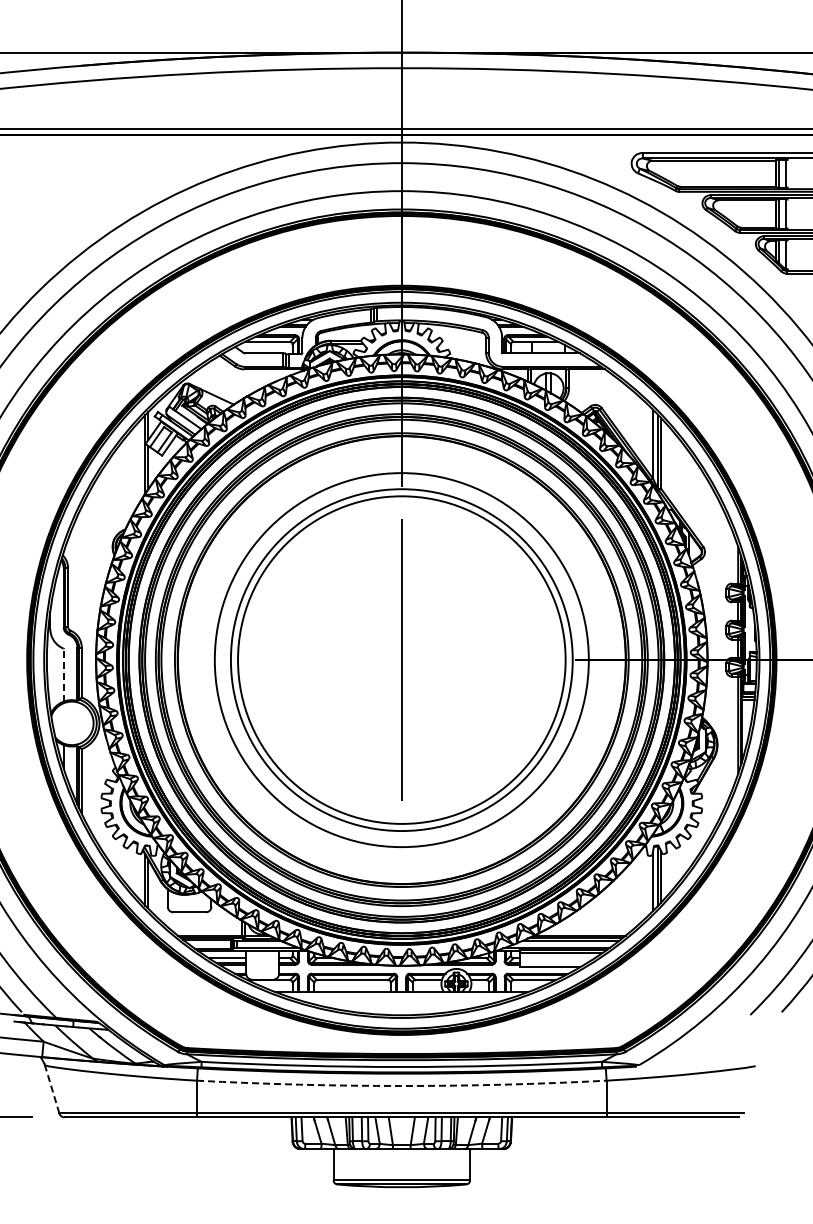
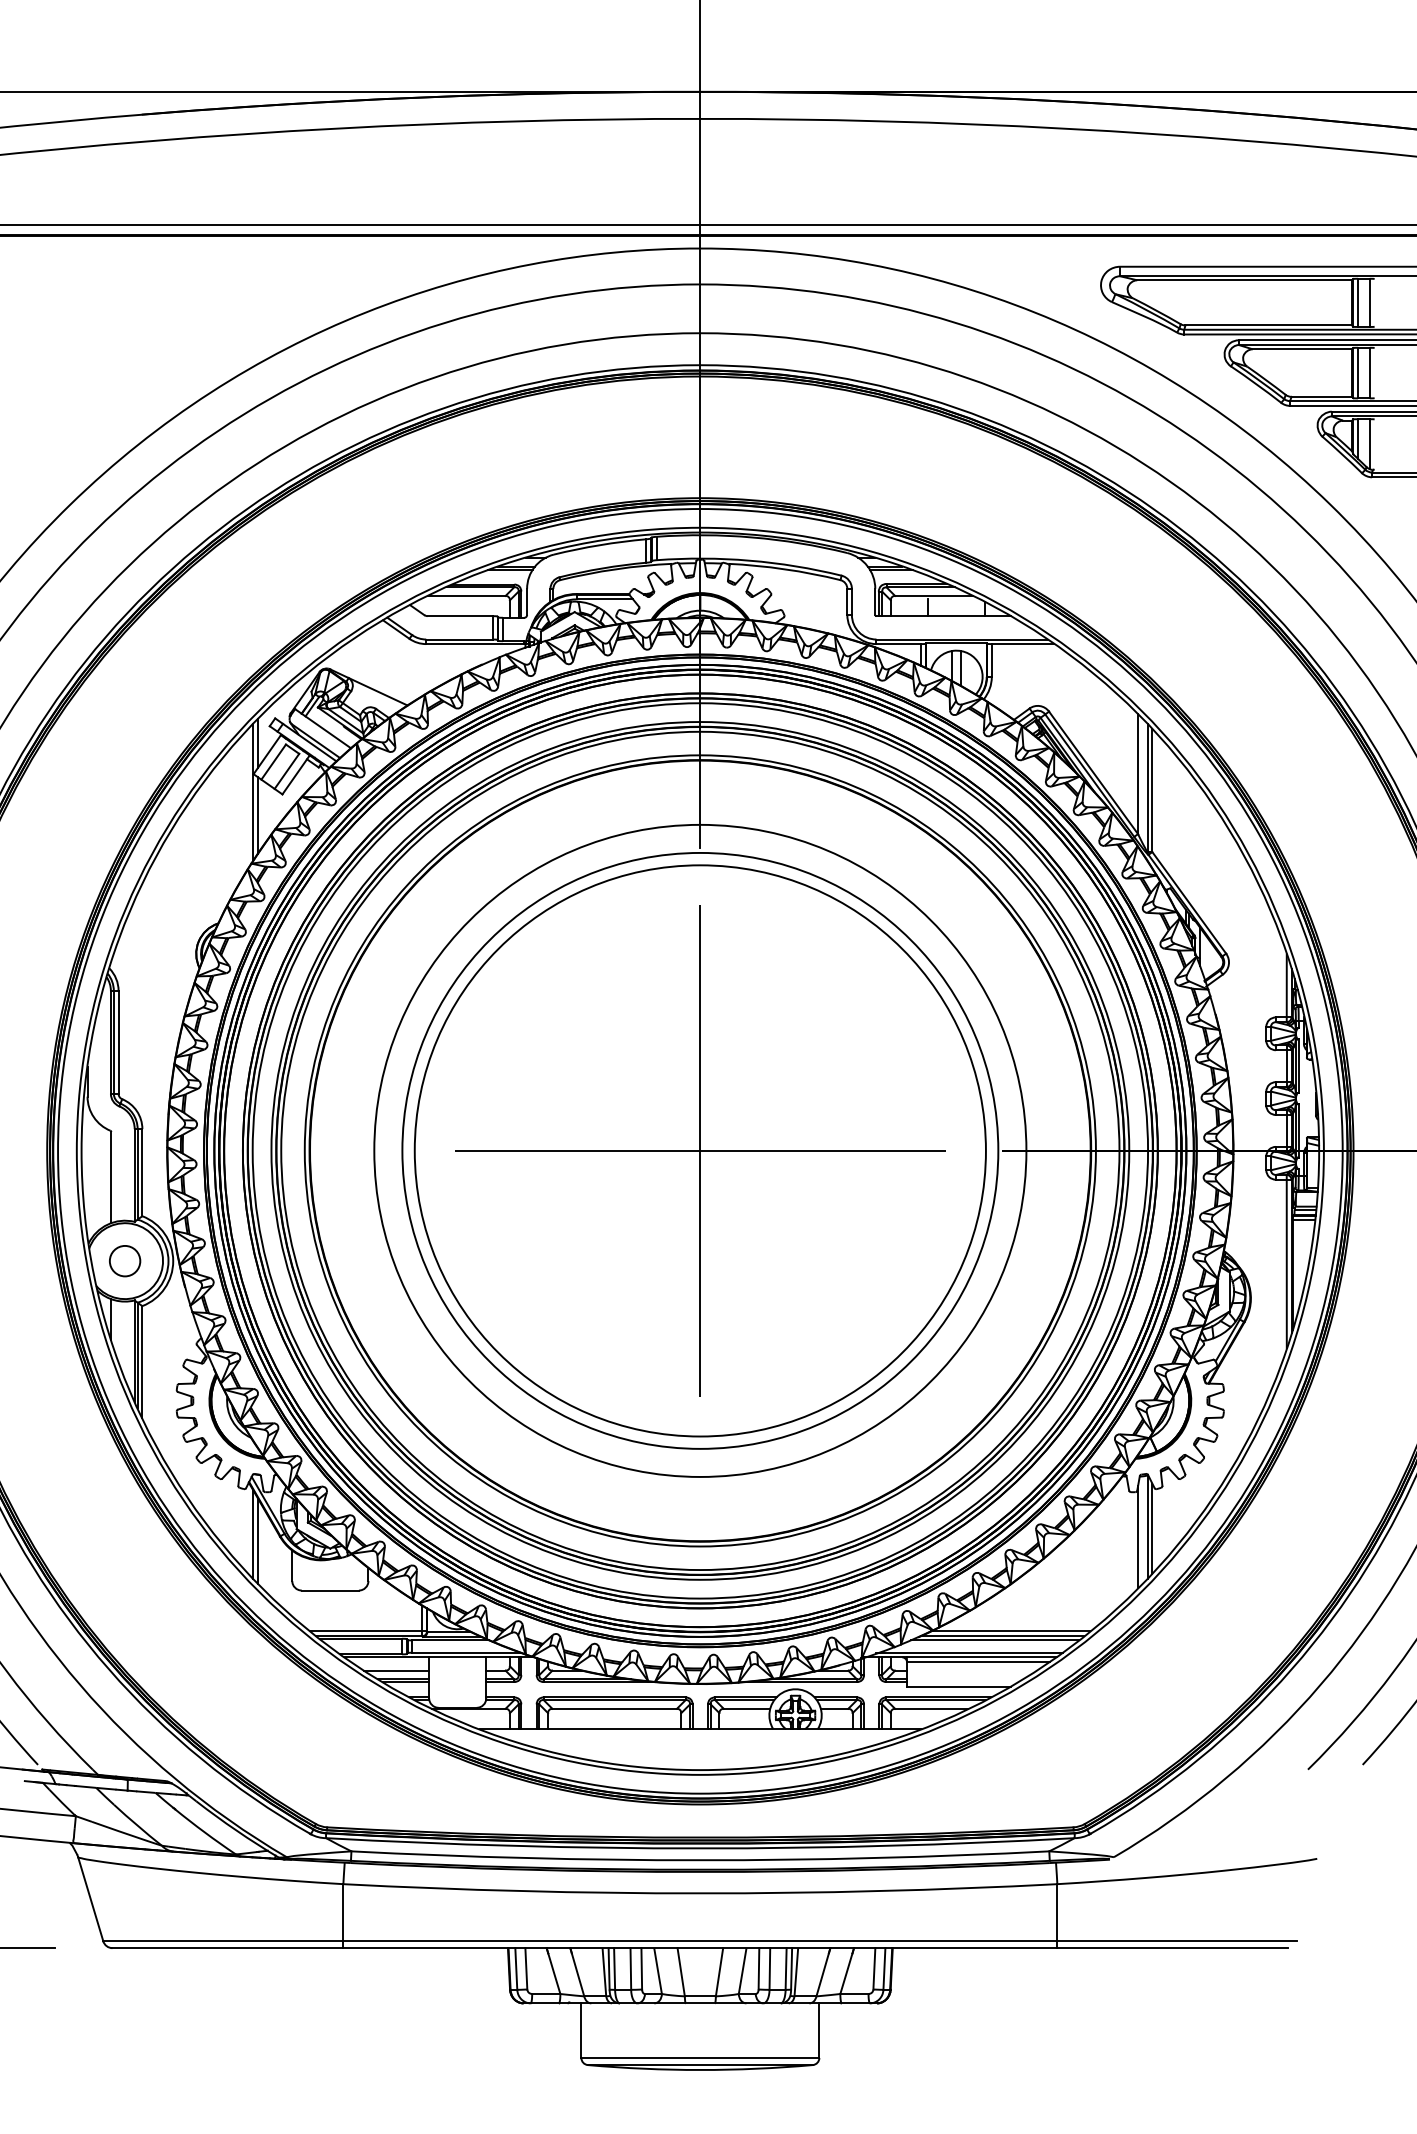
line: (401, 660) -> (699, 1151), added
line: (63, 674) -> (110, 1175), dashed -> solid
circle: (71, 722) -> (124, 1259), added
arc: (401, 1085) -> (699, 1892), dashed -> solid
line: (52, 1088) -> (91, 1897), dashed -> solid

